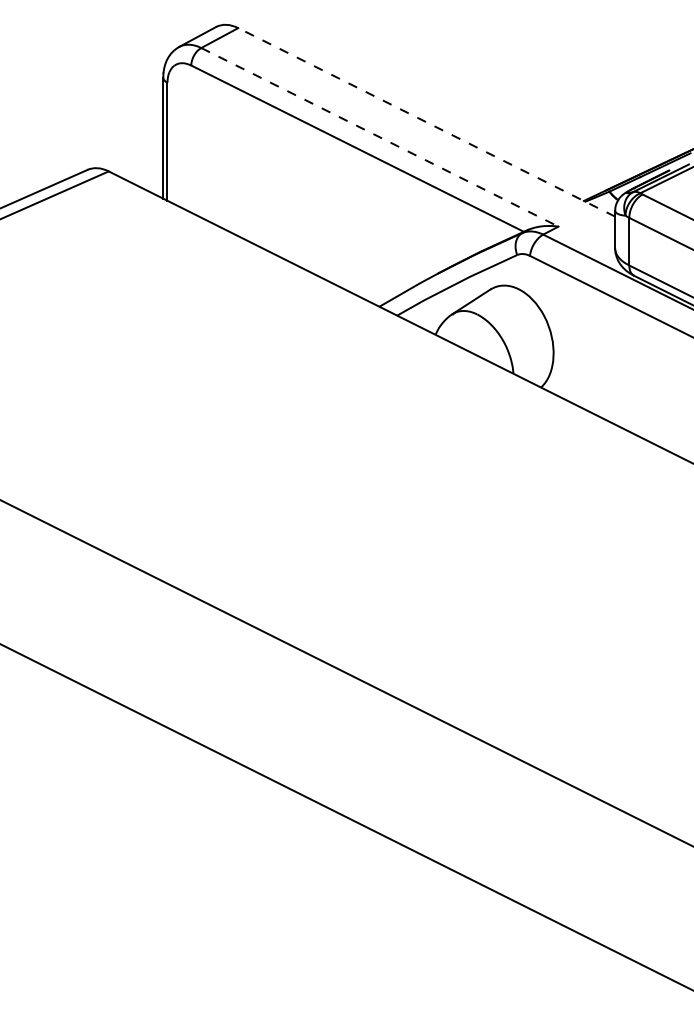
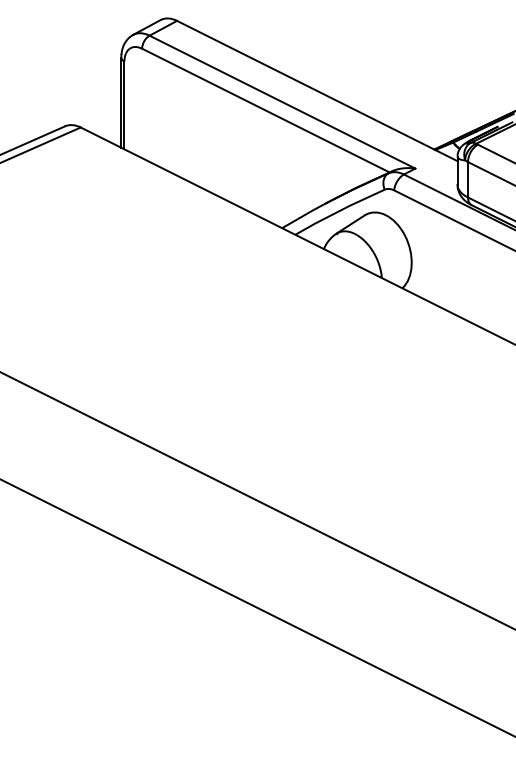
line: (426, 123) -> (317, 91), dashed -> solid
line: (379, 137) -> (282, 102), dashed -> solid

